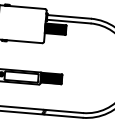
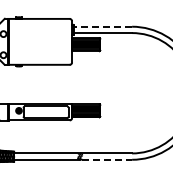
line: (68, 16) -> (102, 26), solid -> dashed
line: (64, 116) -> (107, 159), solid -> dashed

